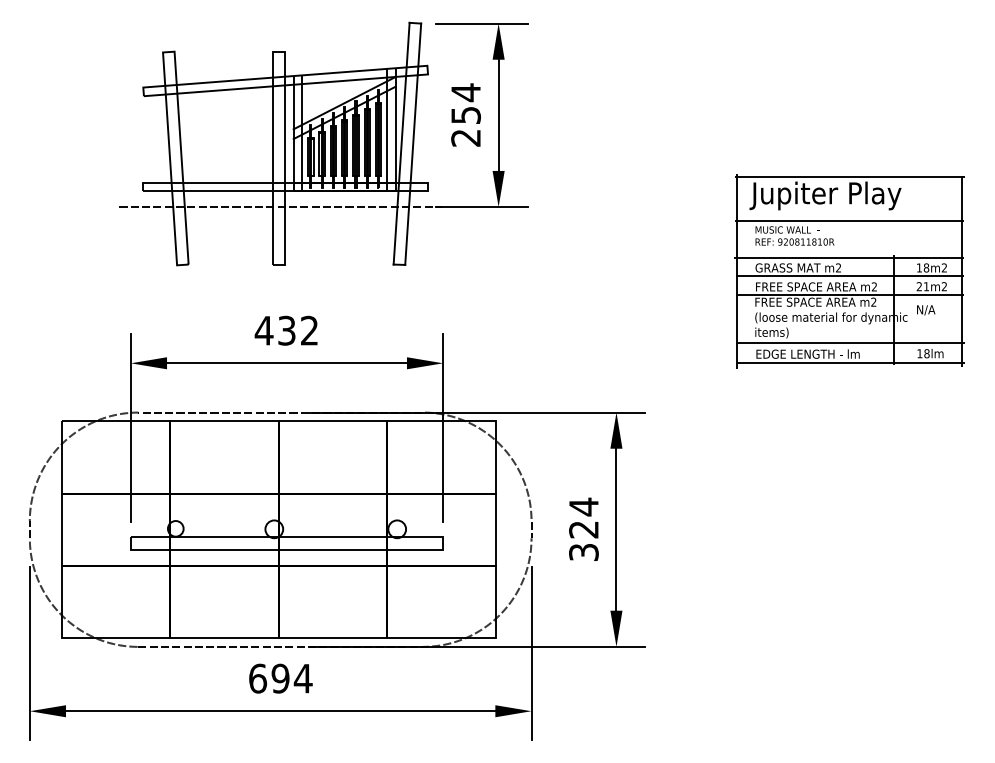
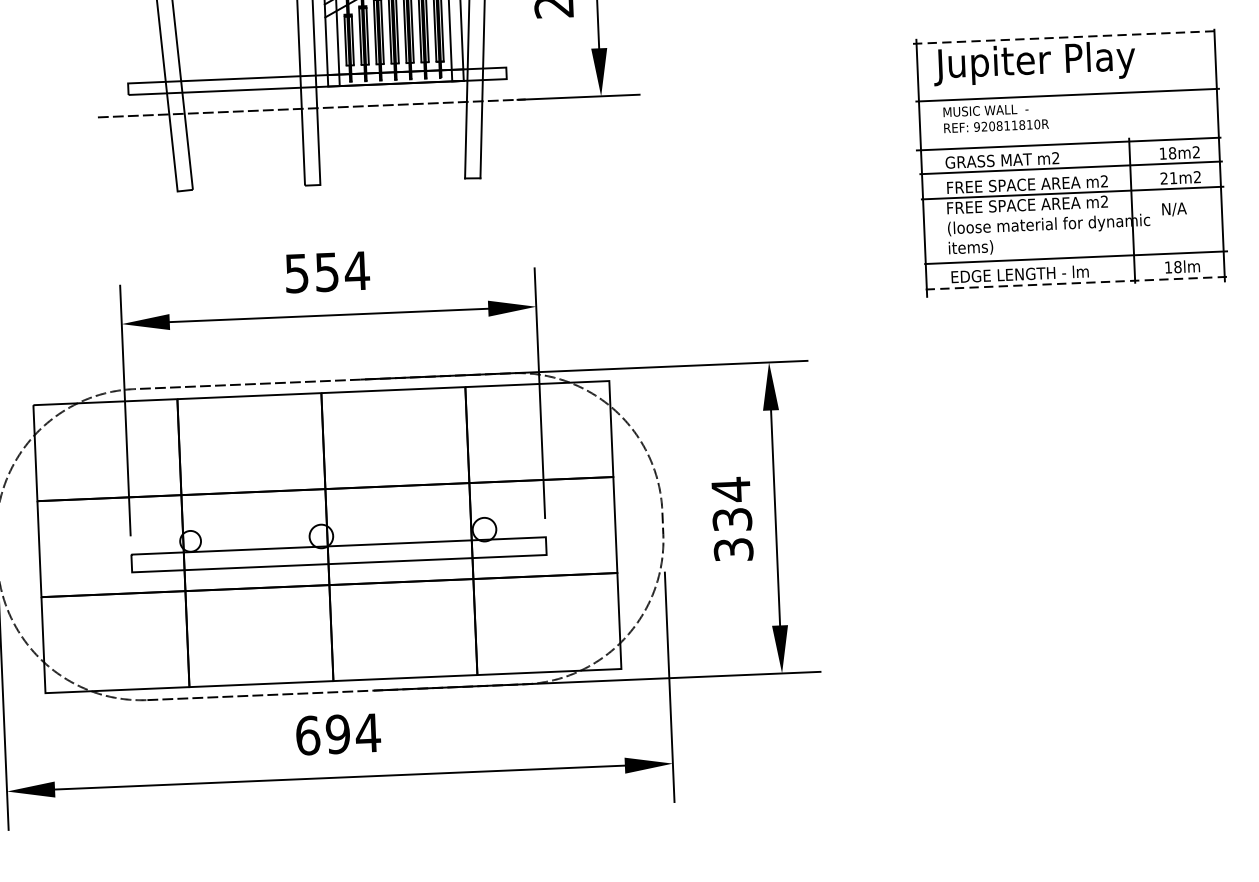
line: (850, 177) -> (1066, 37), solid -> dashed
text: (286, 330) -> (326, 271), 432 -> 554
line: (851, 362) -> (1078, 282), solid -> dashed
text: (583, 529) -> (731, 519), 324 -> 334

